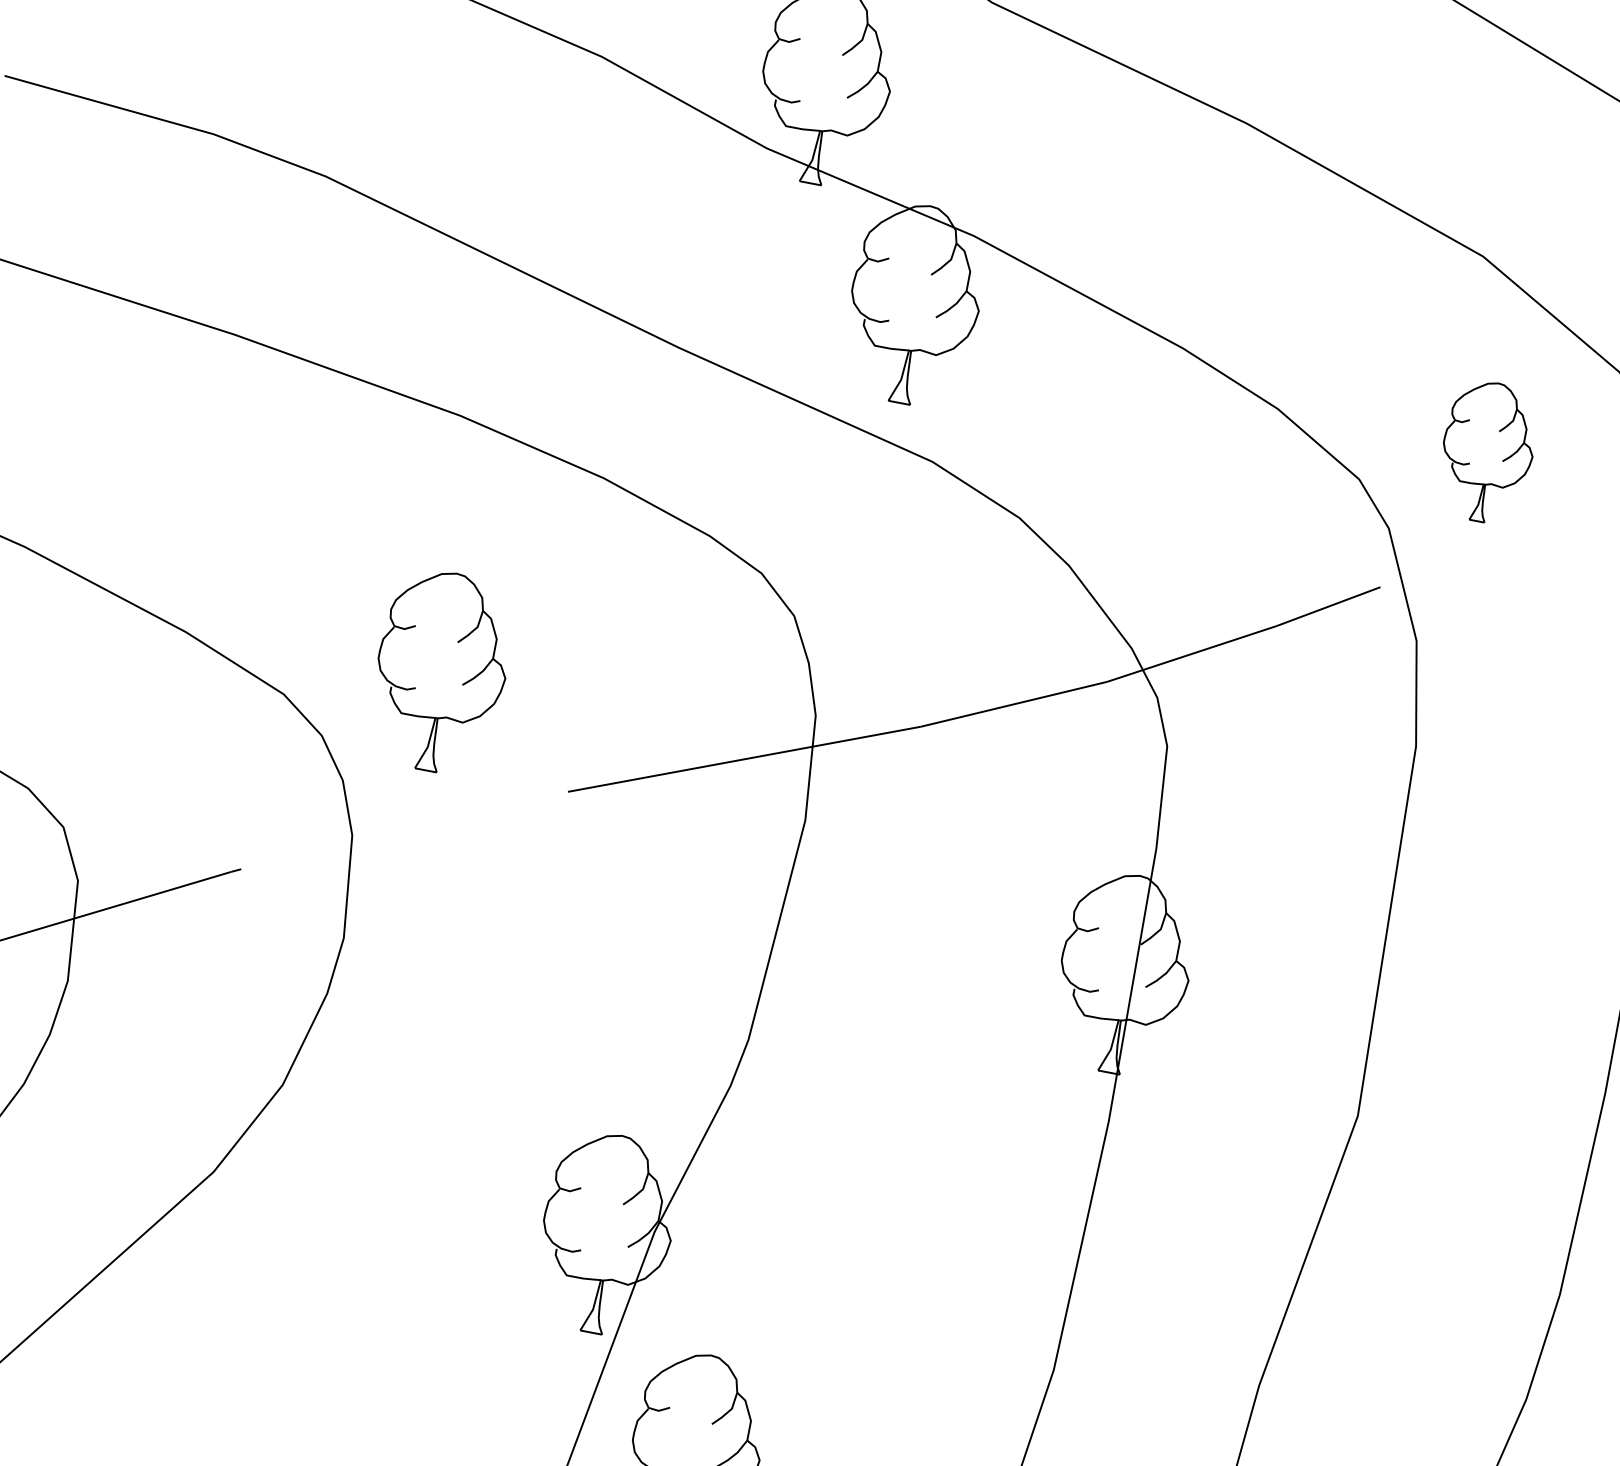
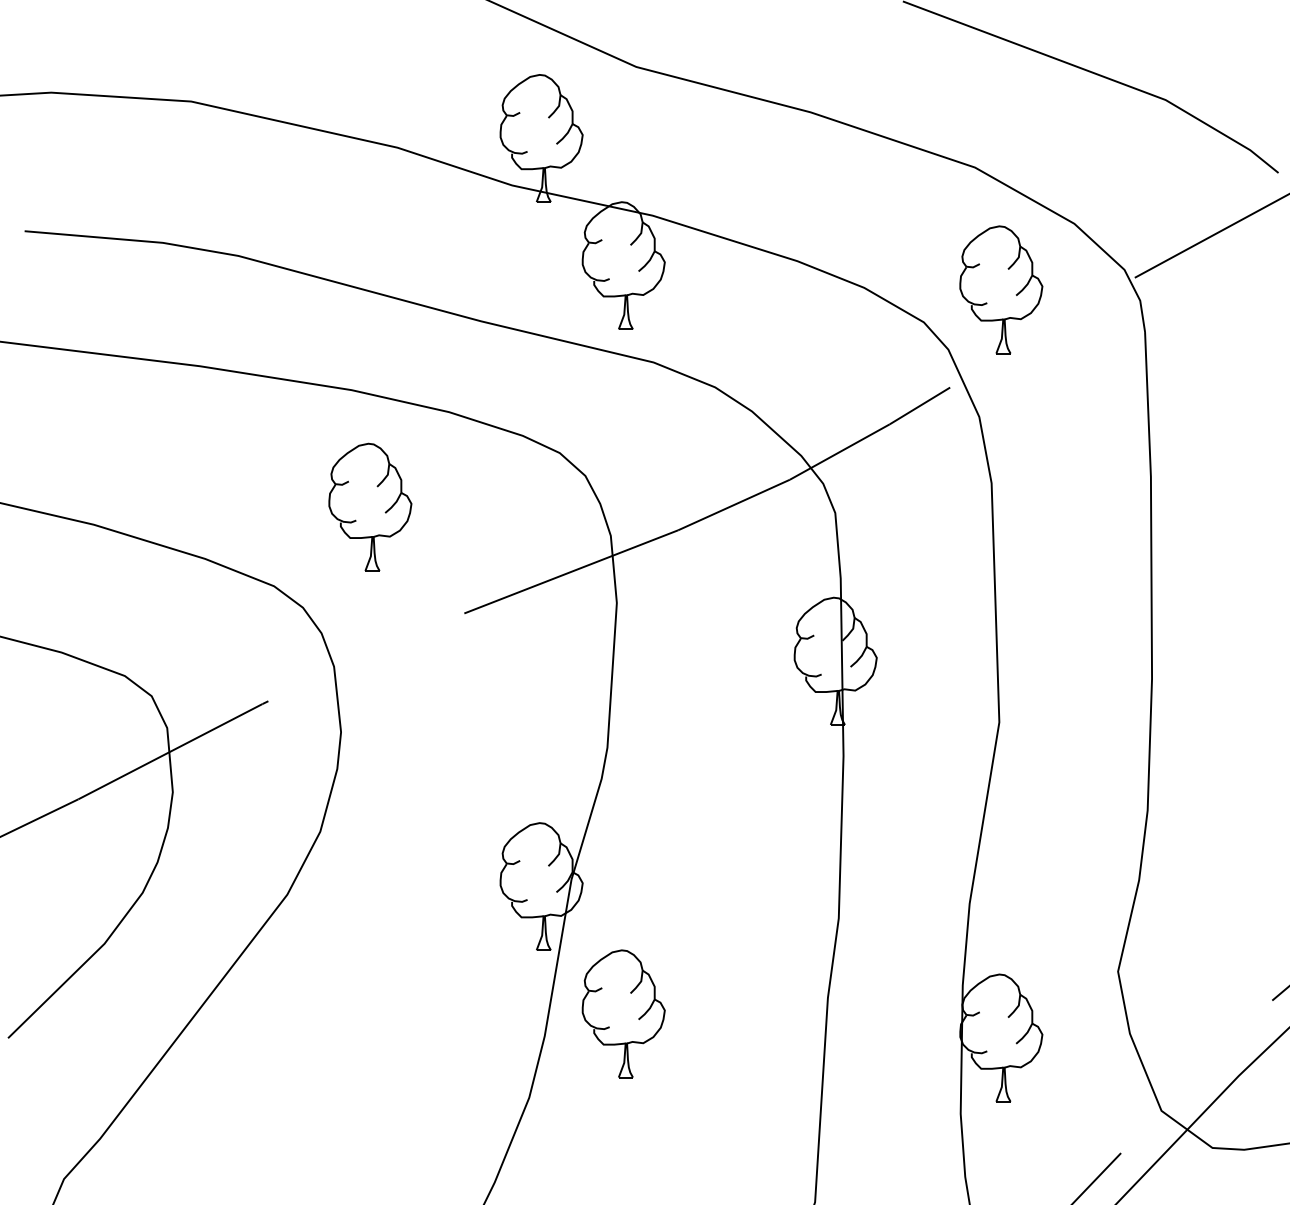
part: (1488, 451) -> (1001, 289), size x1.43
part: (441, 670) -> (370, 506), moved

